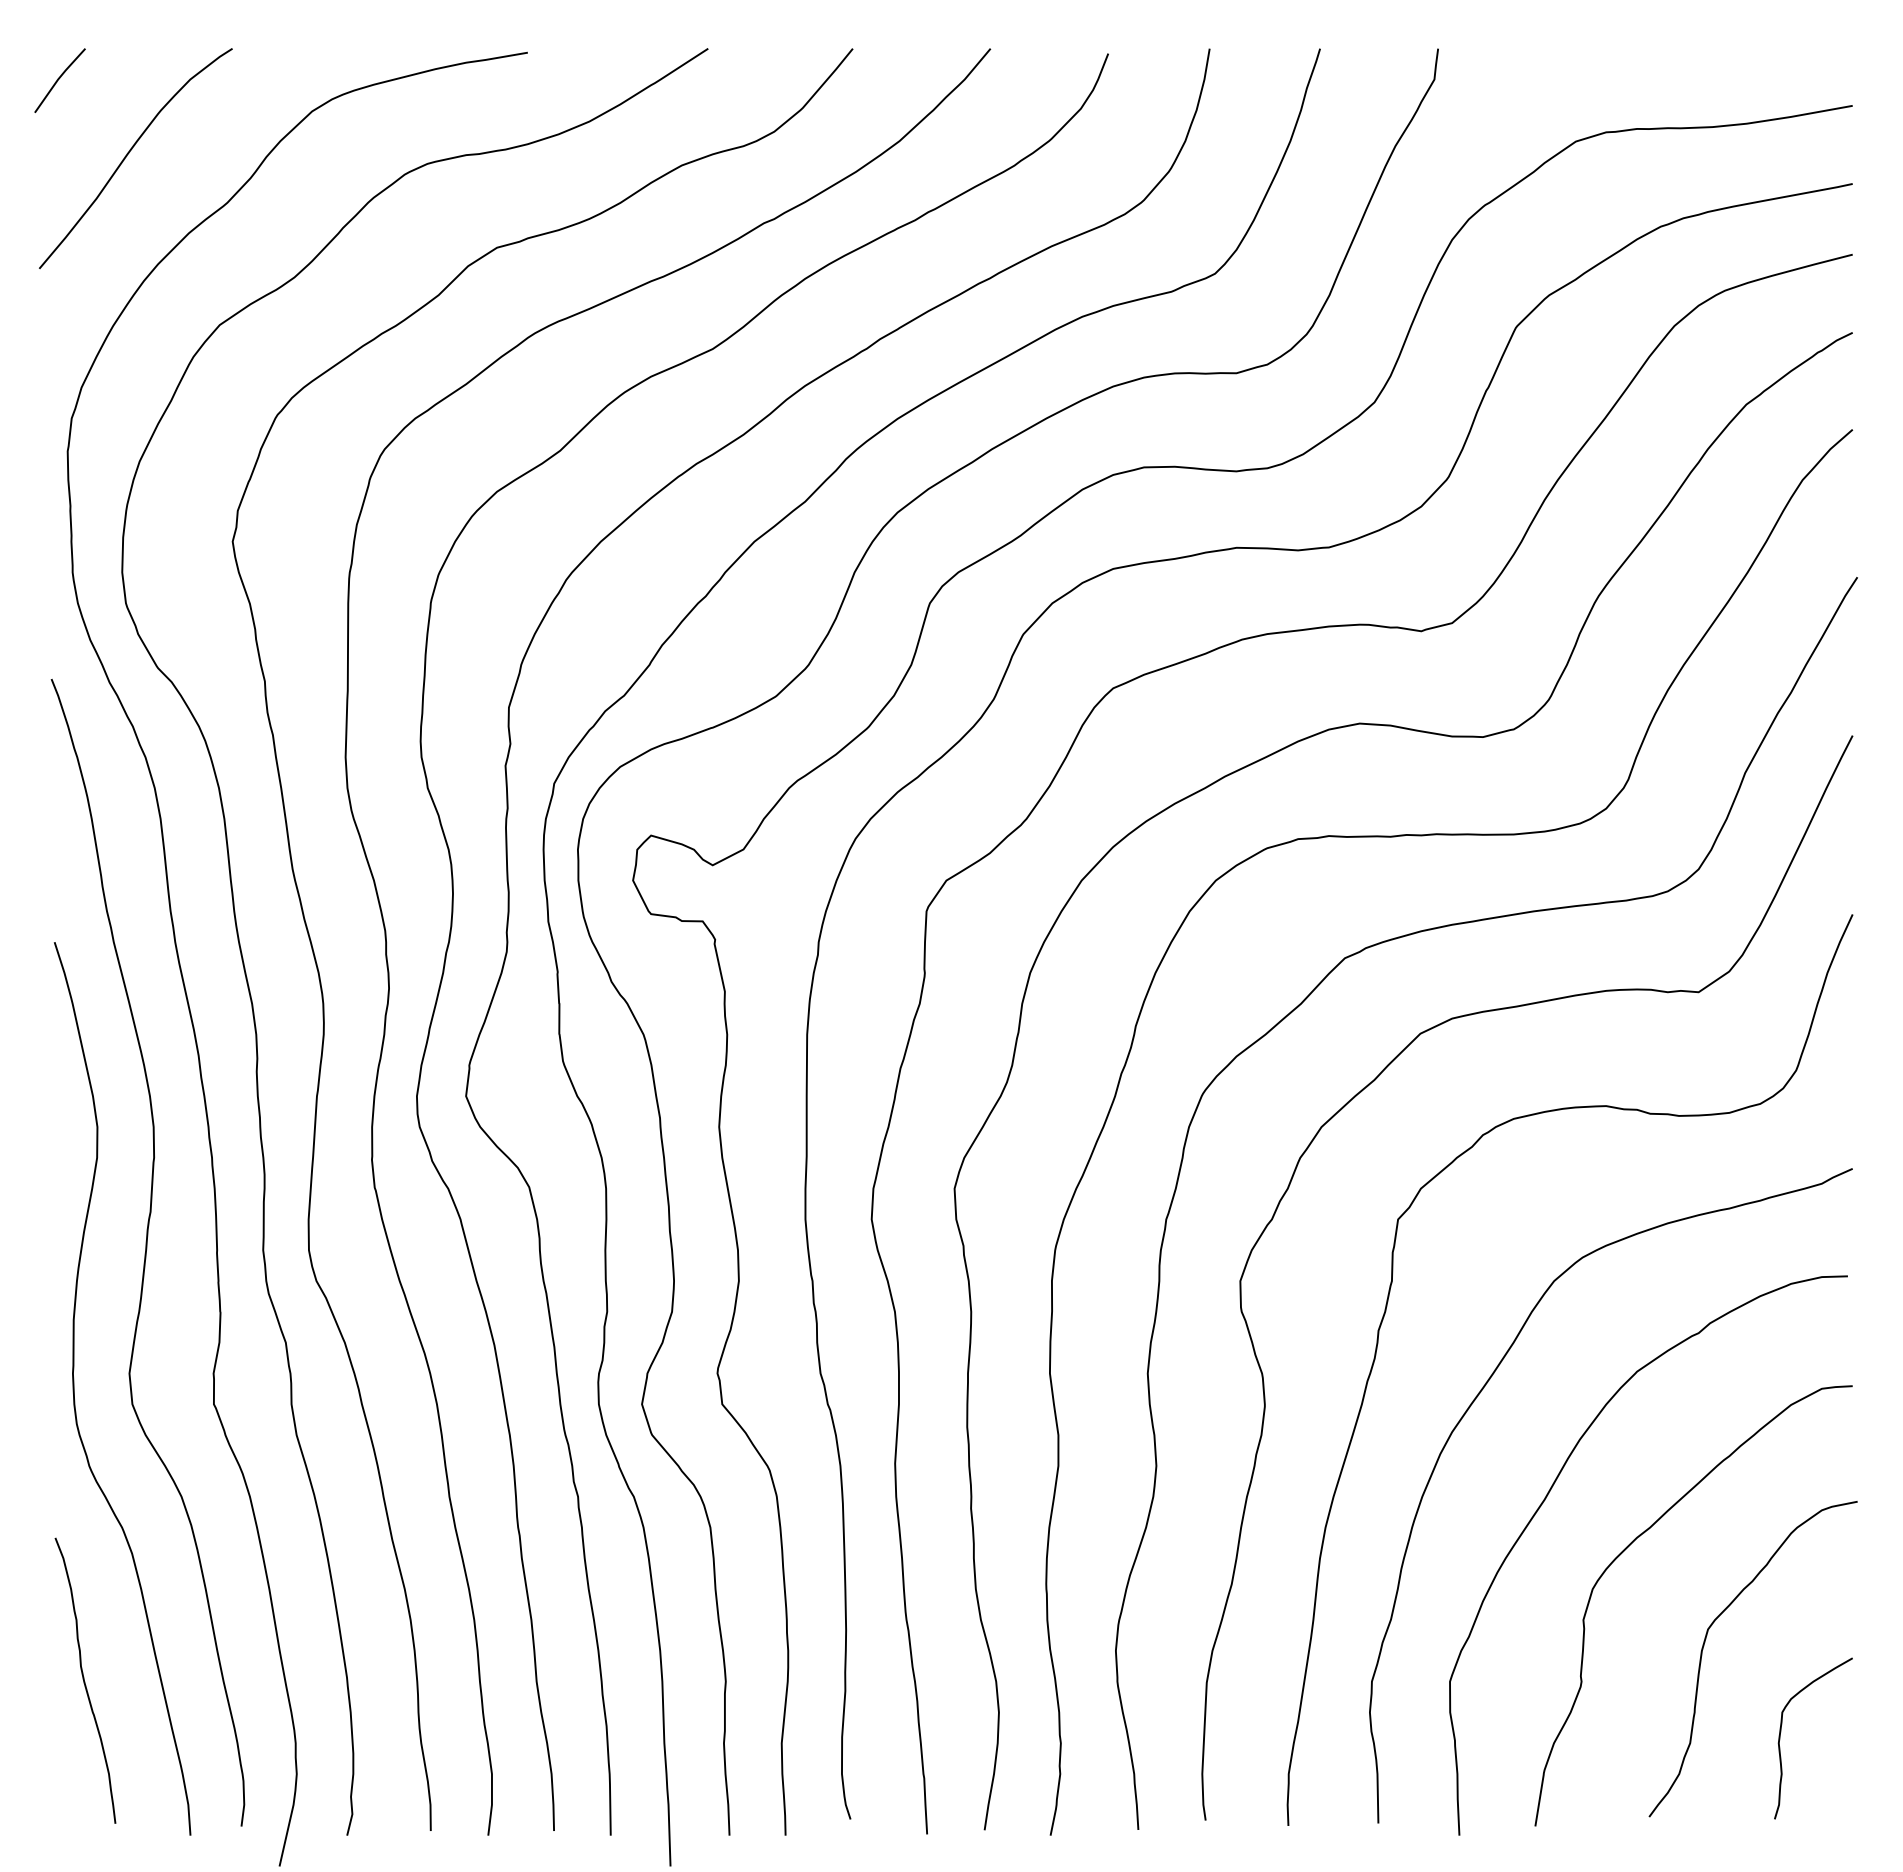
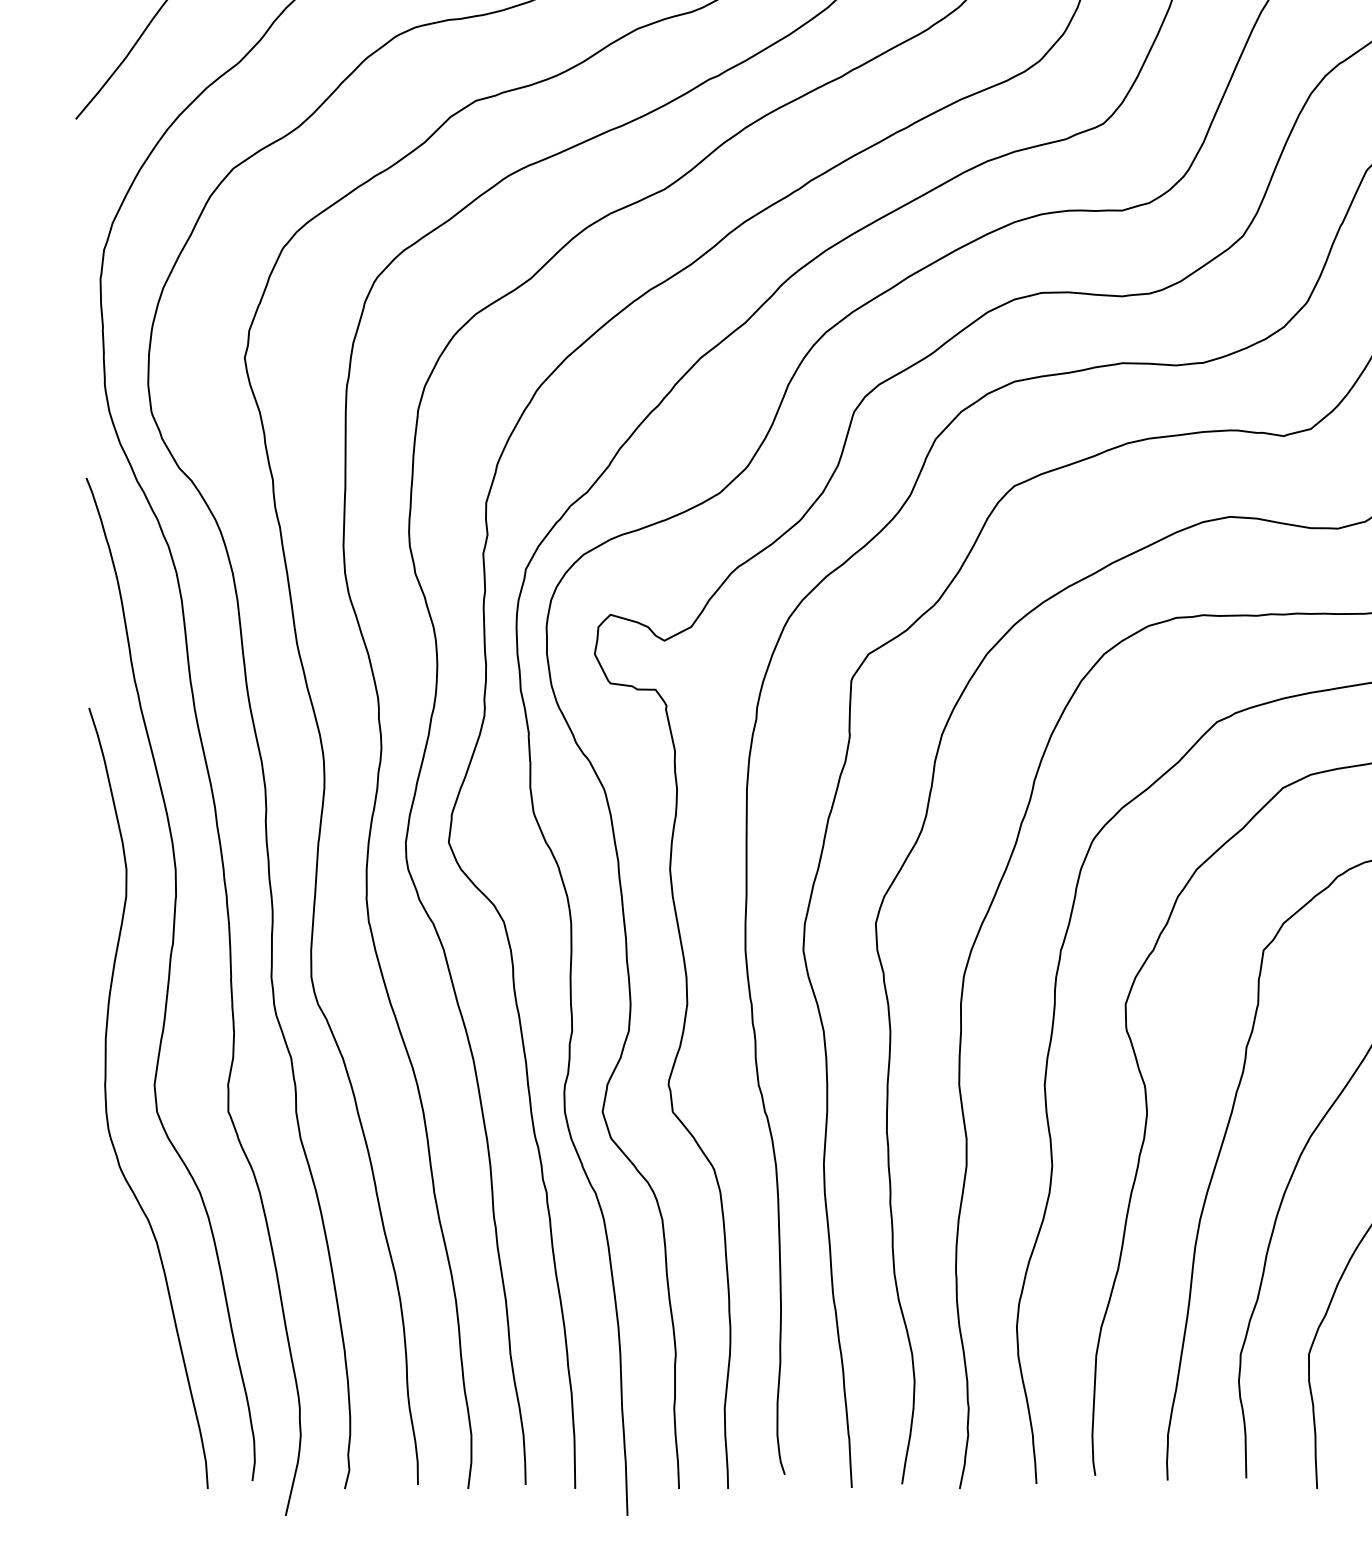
curve: (84, 1680) -> (115, 1353), removed

